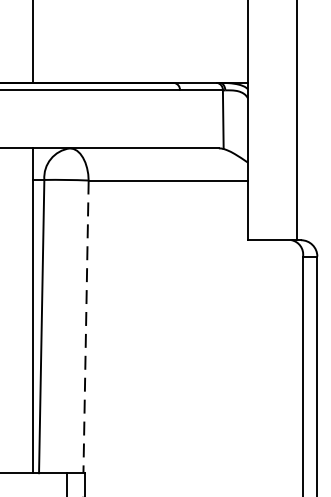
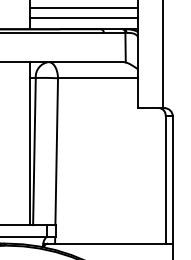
line: (139, 39) -> (83, 7), added
line: (139, 59) -> (83, 17), added
line: (85, 328) -> (56, 152), dashed -> solid

